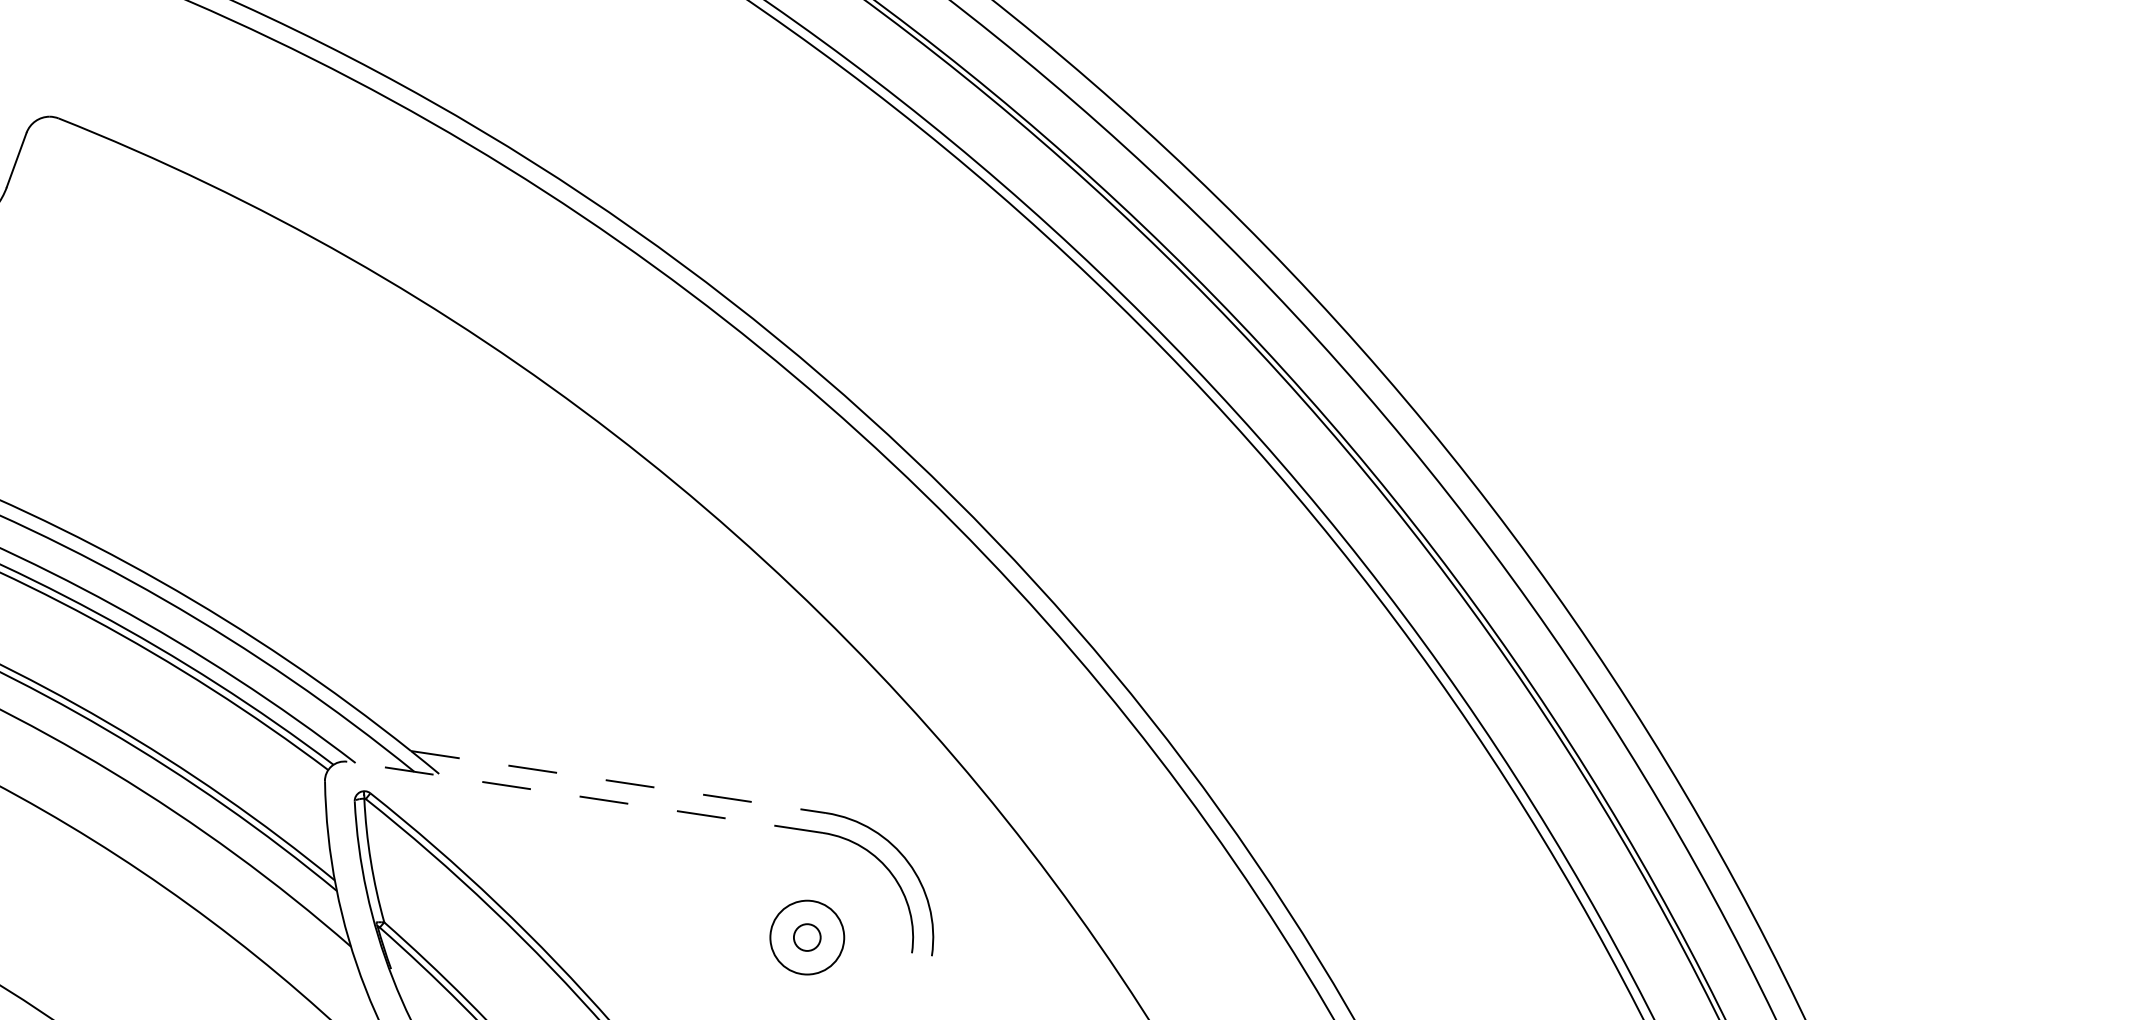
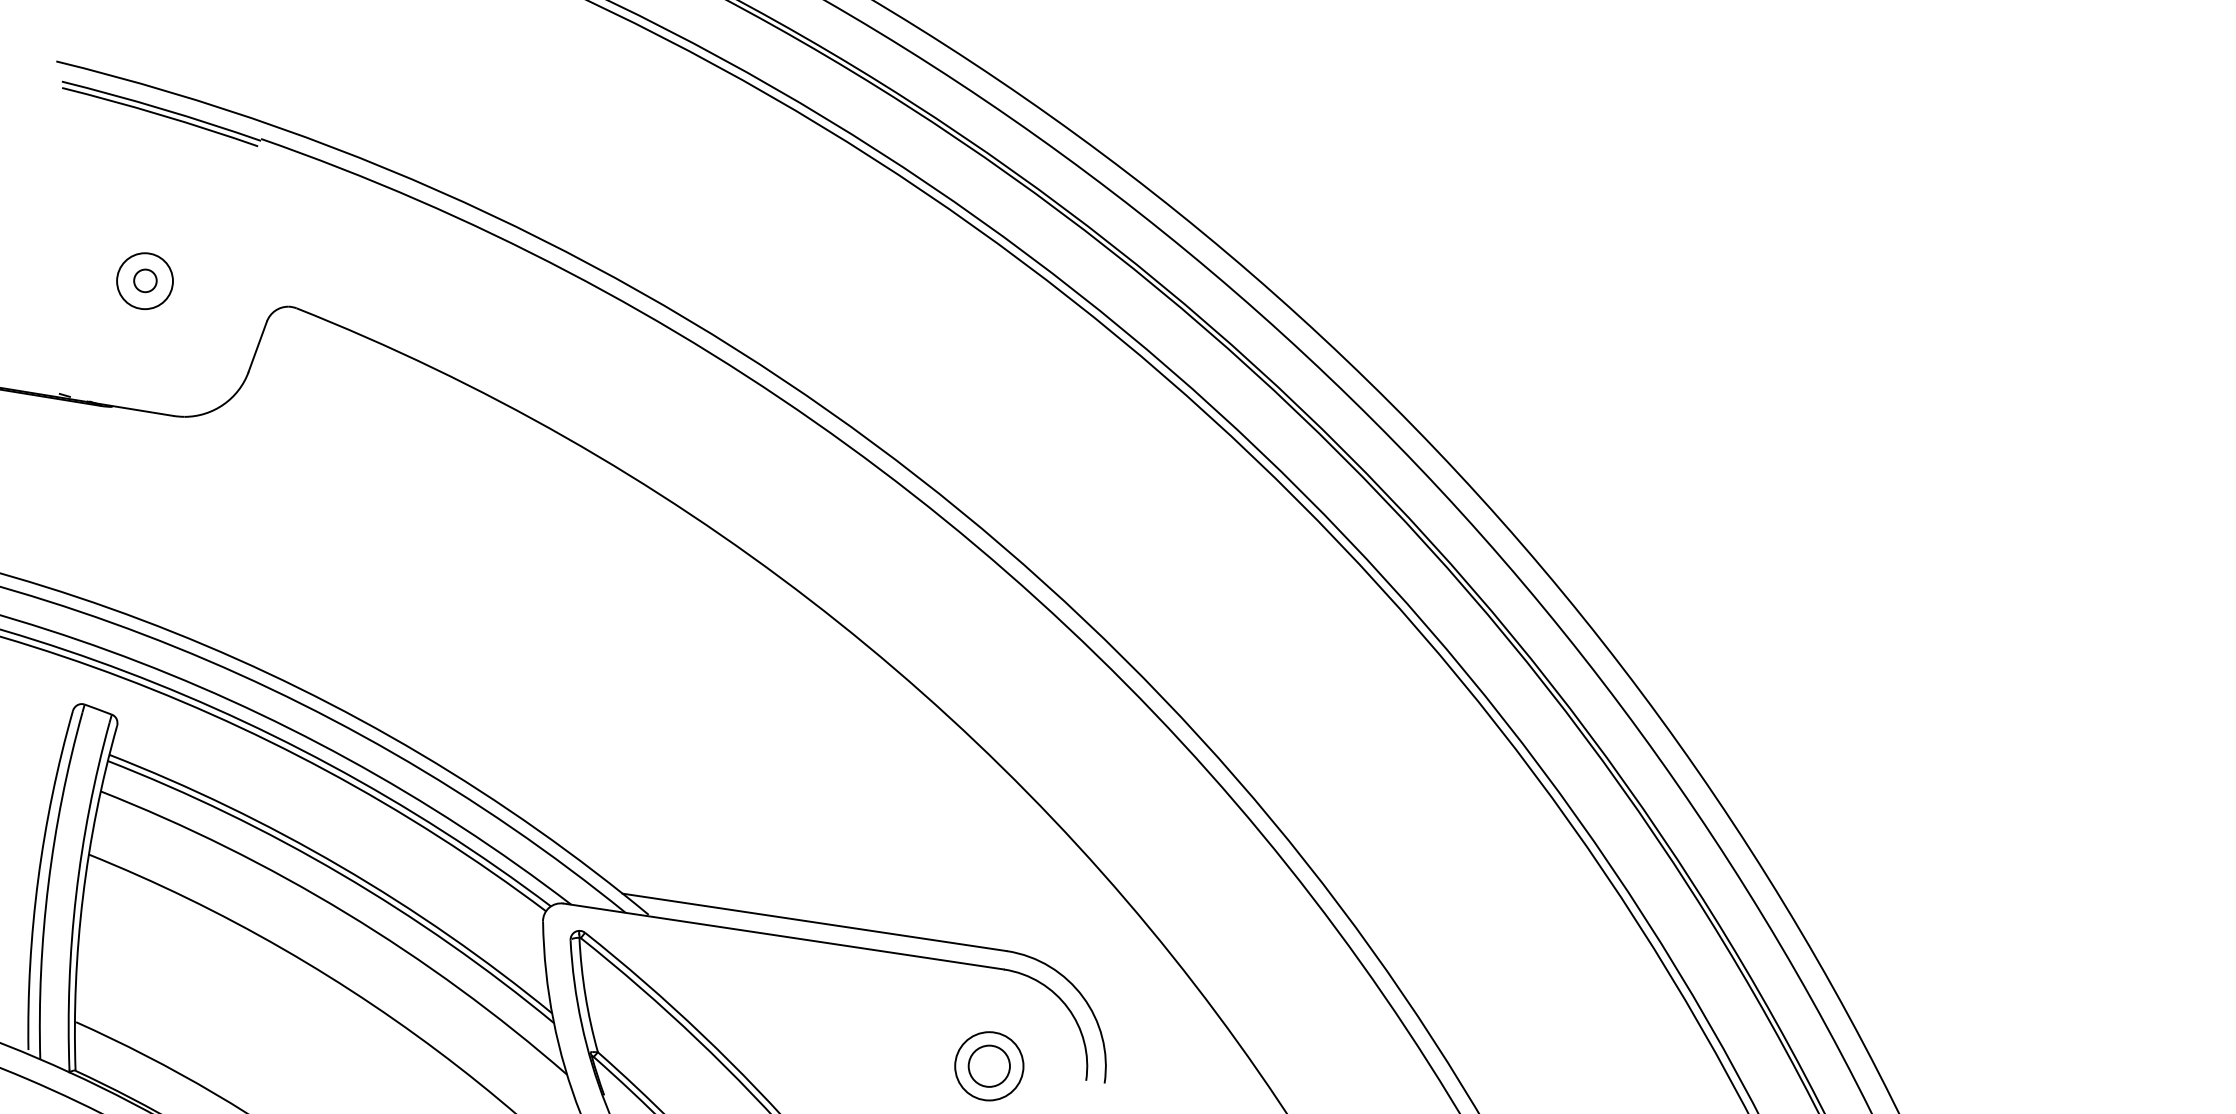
line: (619, 782) -> (815, 922), dashed -> solid
line: (584, 797) -> (783, 936), dashed -> solid
circle: (806, 936) -> (988, 1065), size x1.67

